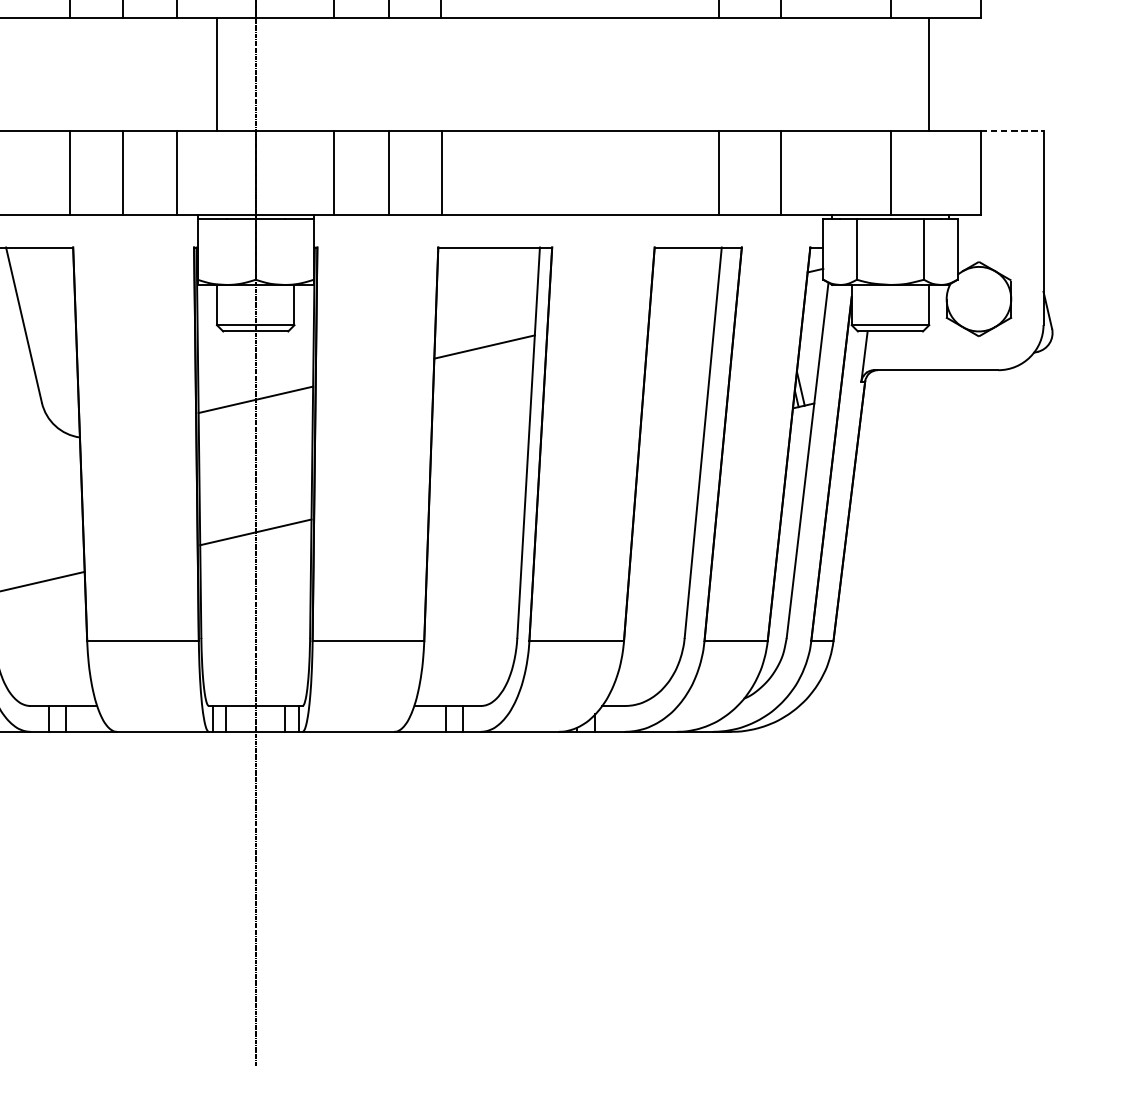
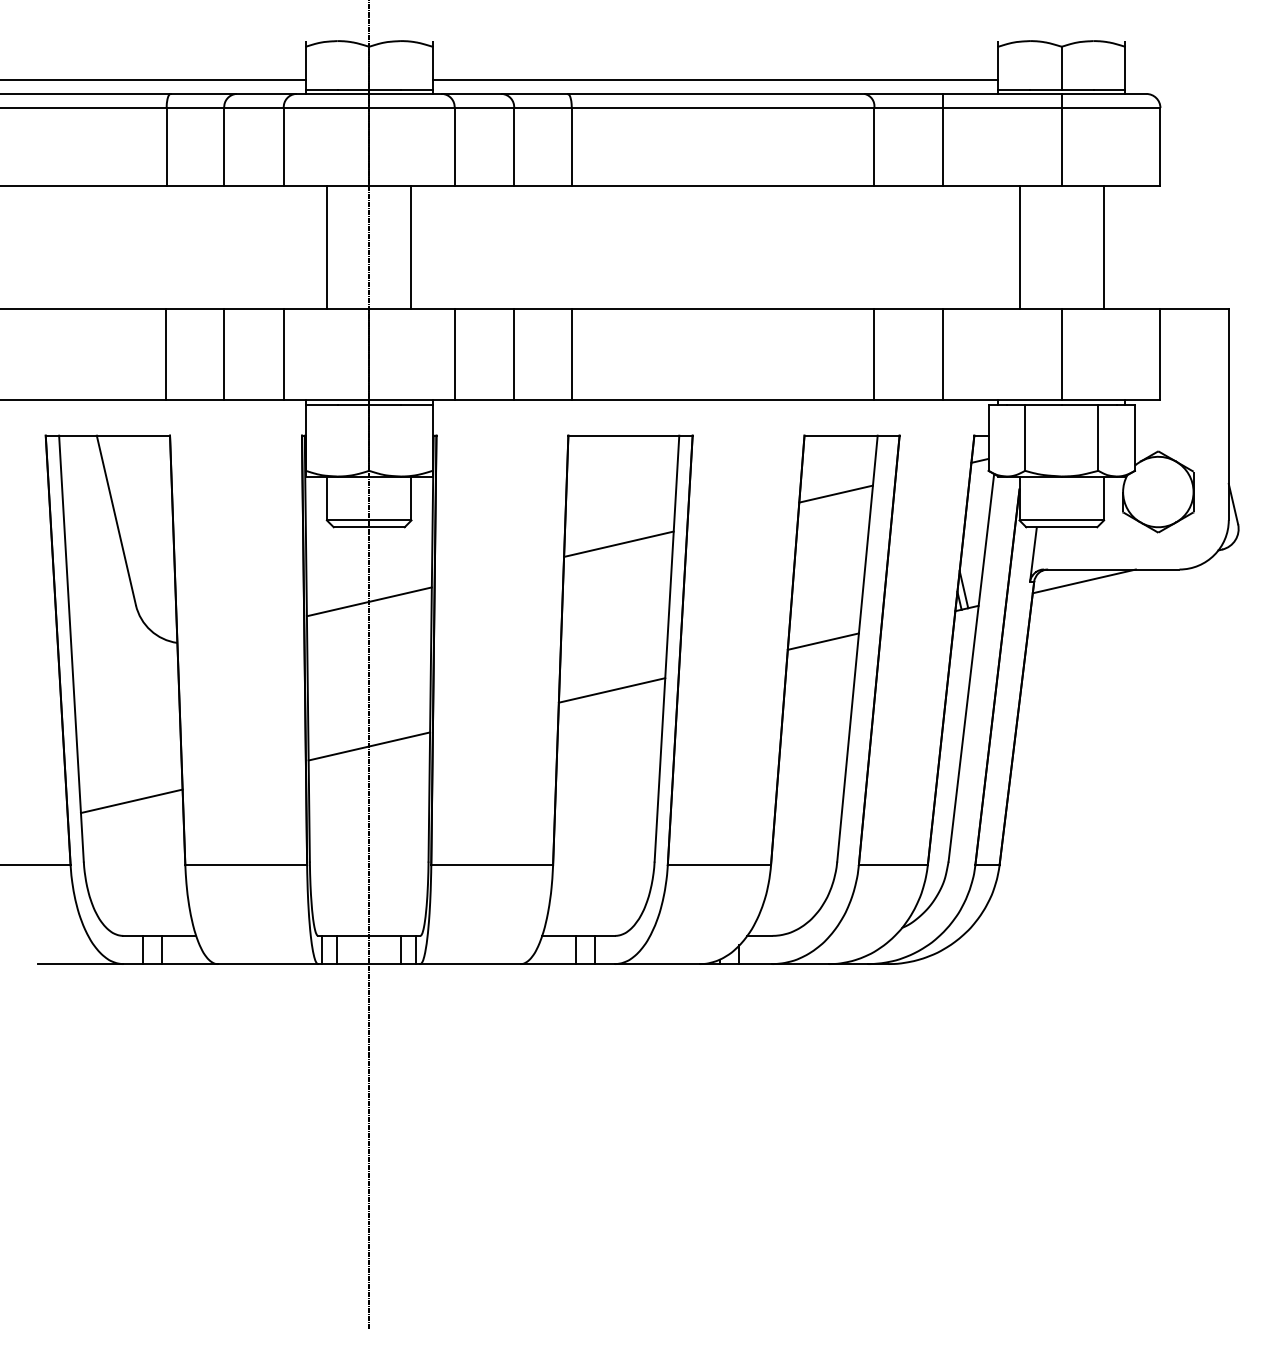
line: (294, 74) -> (411, 246), added
line: (851, 74) -> (1019, 246), added
line: (1013, 130) -> (1195, 308), dashed -> solid
line: (683, 300) -> (835, 493), added
line: (910, 381) -> (1083, 581), added
line: (671, 436) -> (822, 641), added
line: (477, 481) -> (611, 690), added

